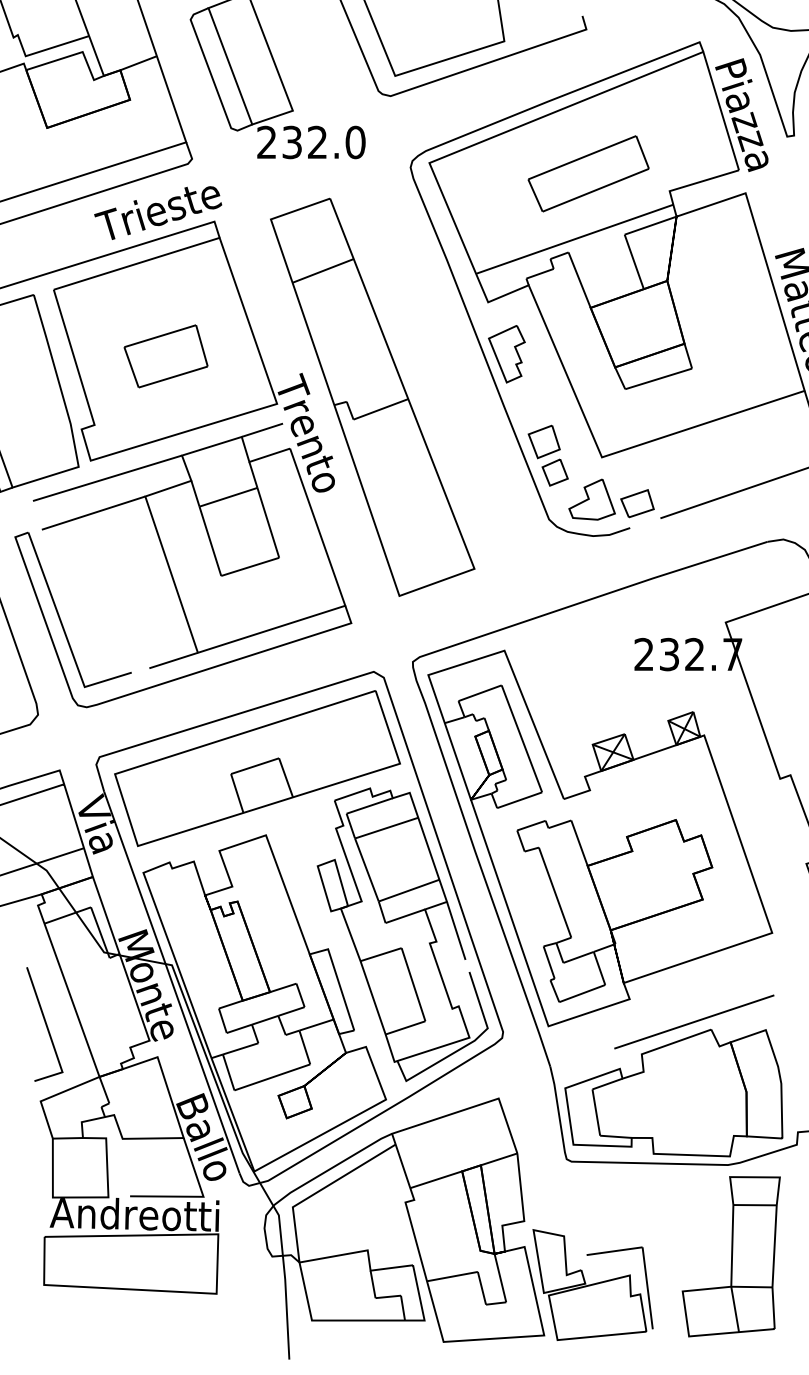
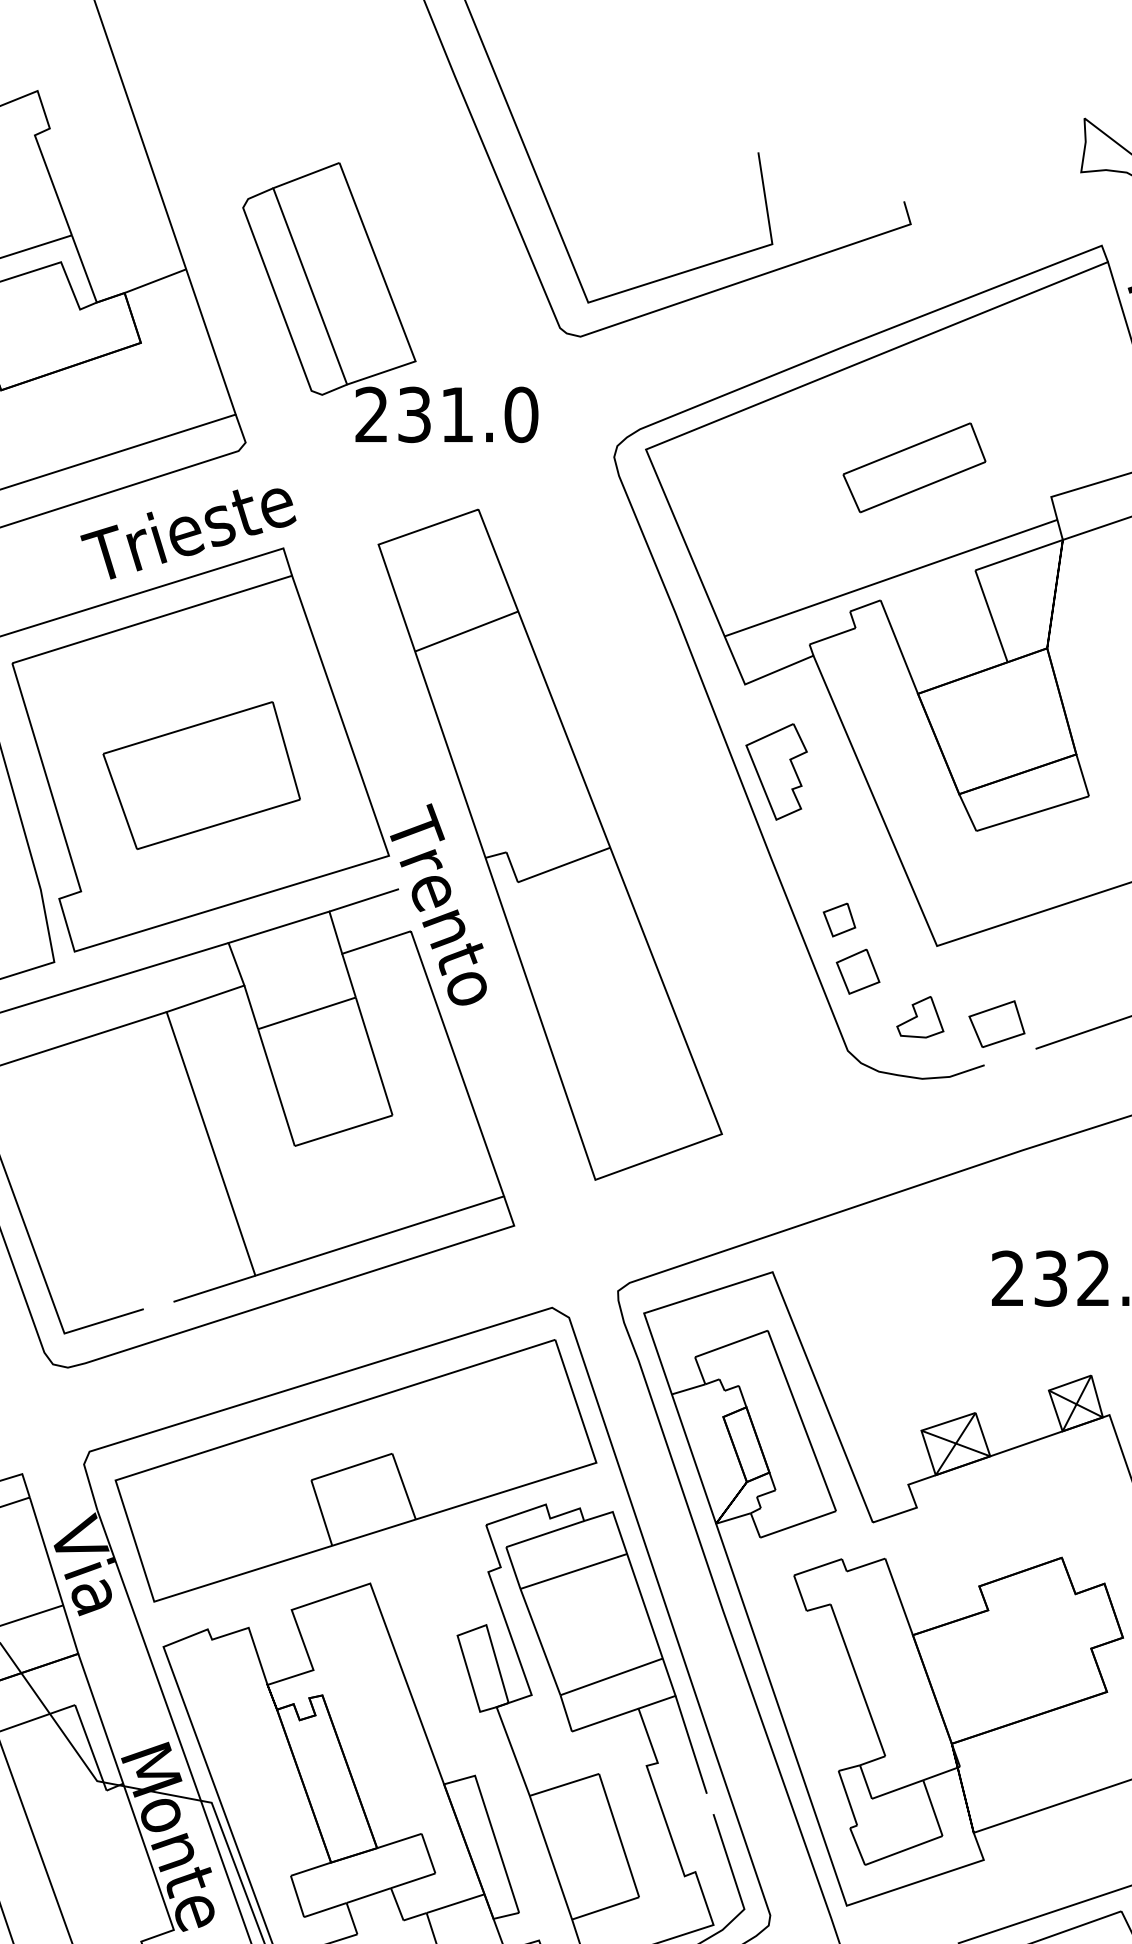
text: (317, 141) -> (457, 413), 232.0 -> 231.0
part: (588, 173) -> (914, 467), size x0.7
part: (165, 356) -> (200, 775), size x1.4
part: (543, 441) -> (838, 919), size x0.6
part: (591, 499) -> (919, 1017), size x0.6

